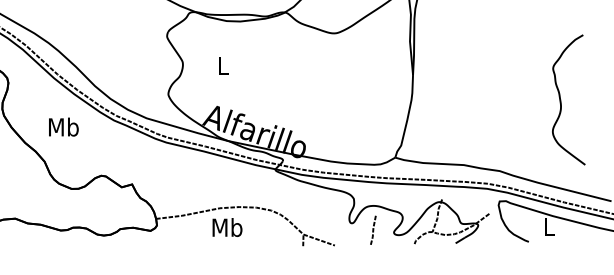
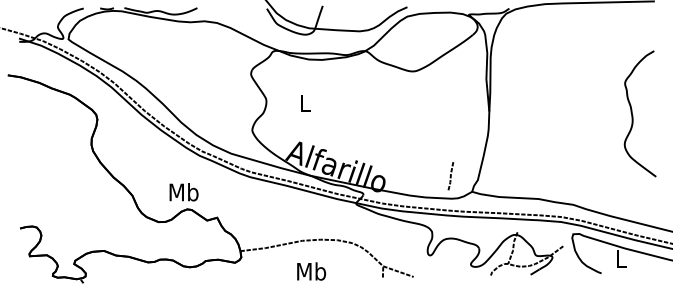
curve: (561, 101) -> (633, 115), moved
text: (63, 127) -> (183, 192), moved
text: (227, 227) -> (311, 271), moved
line: (372, 230) -> (450, 176), moved

